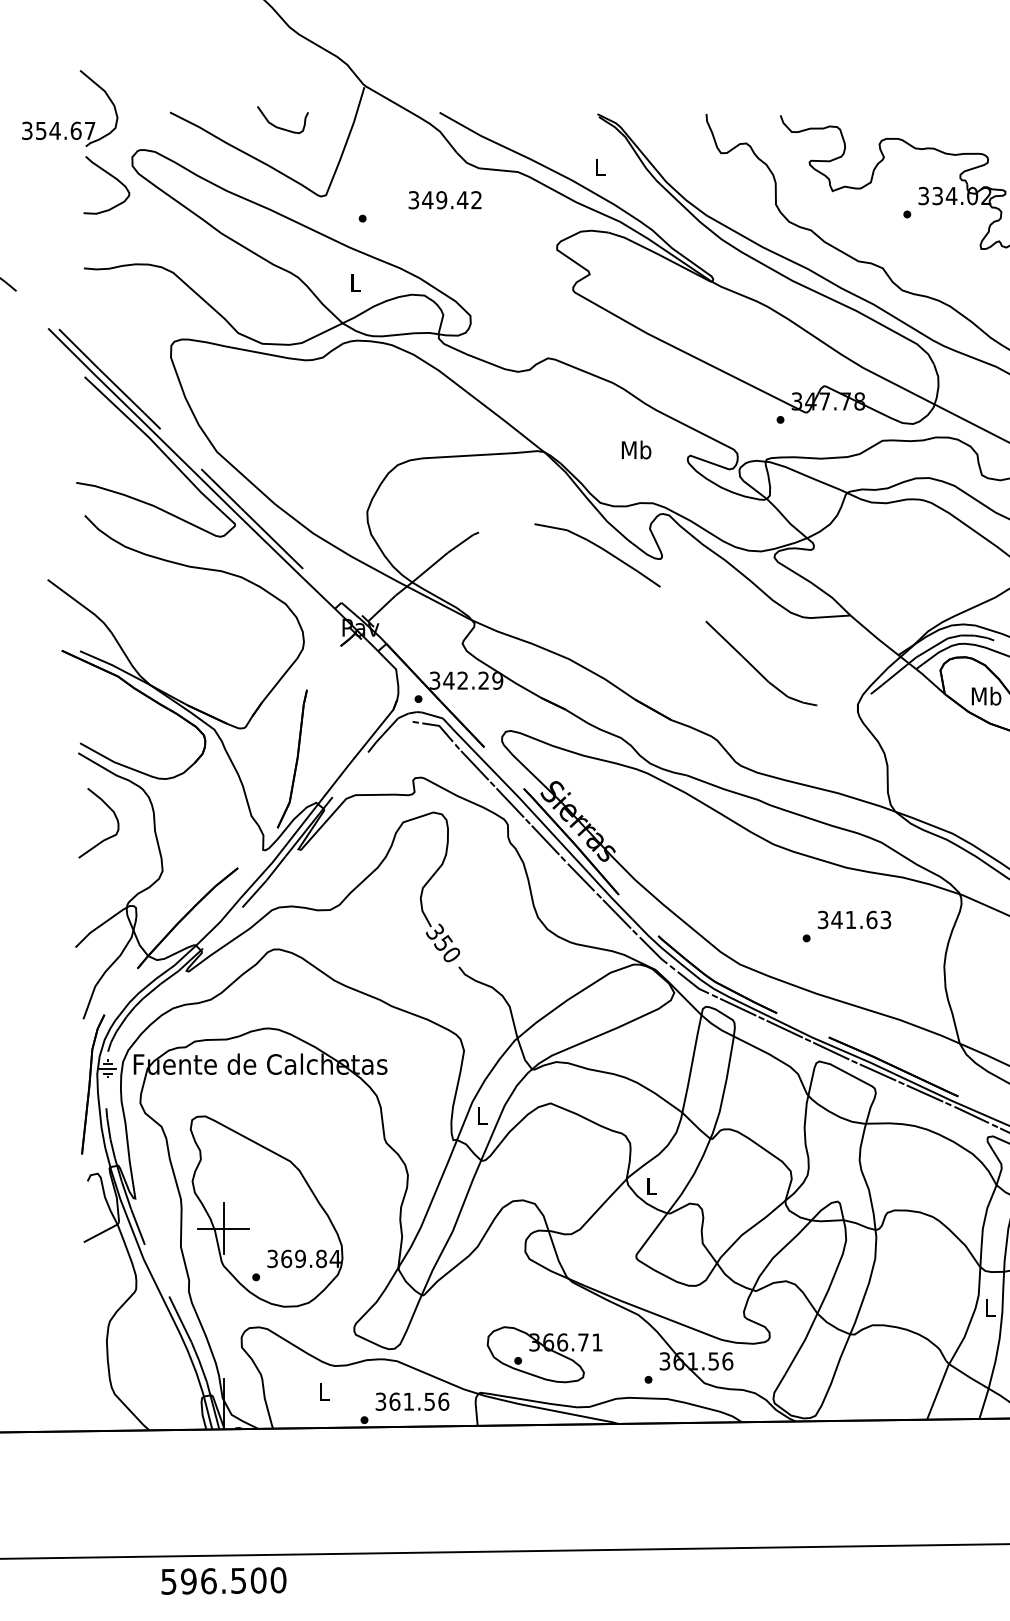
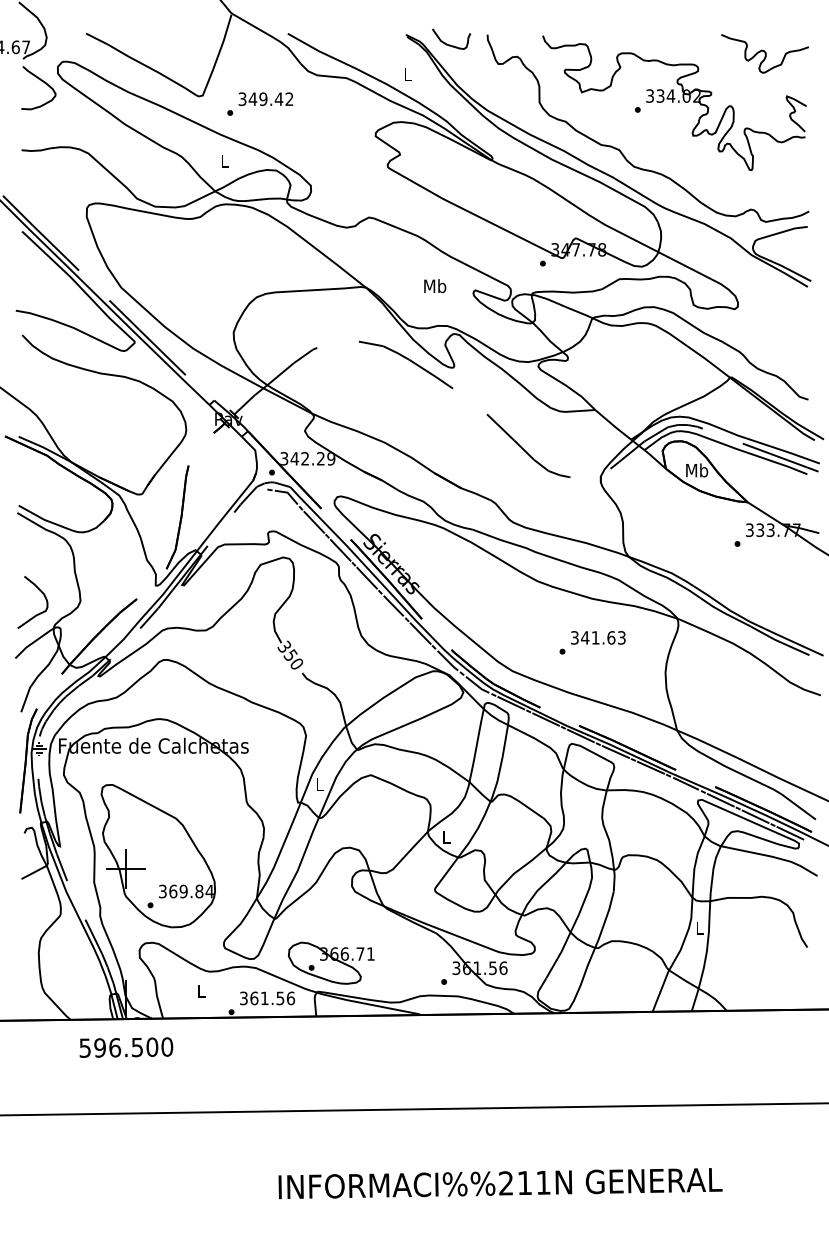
curve: (281, 127) -> (450, 44), moved
text: (444, 200) -> (265, 99), moved
curve: (105, 837) -> (37, 613), moved
part: (544, 1353) -> (331, 962), moved
text: (224, 1580) -> (126, 1047), moved

